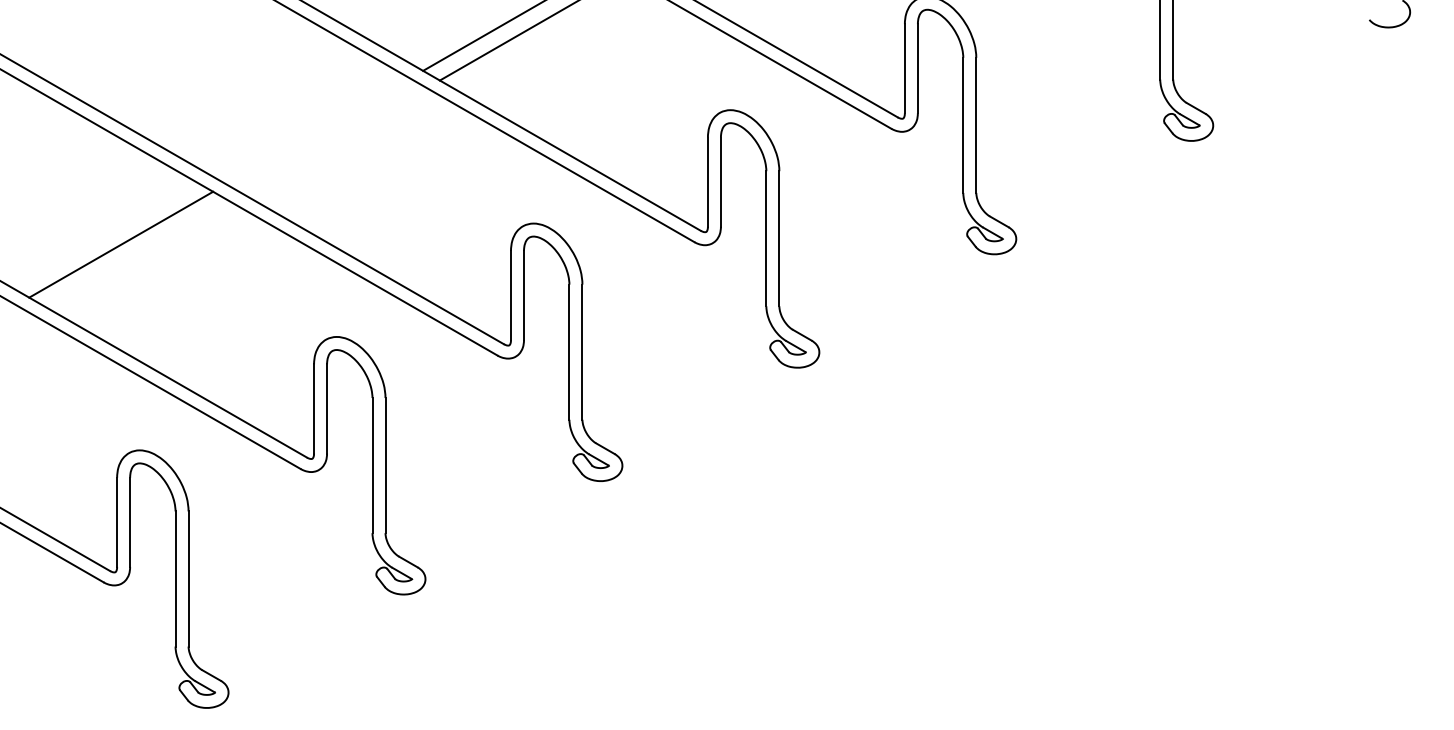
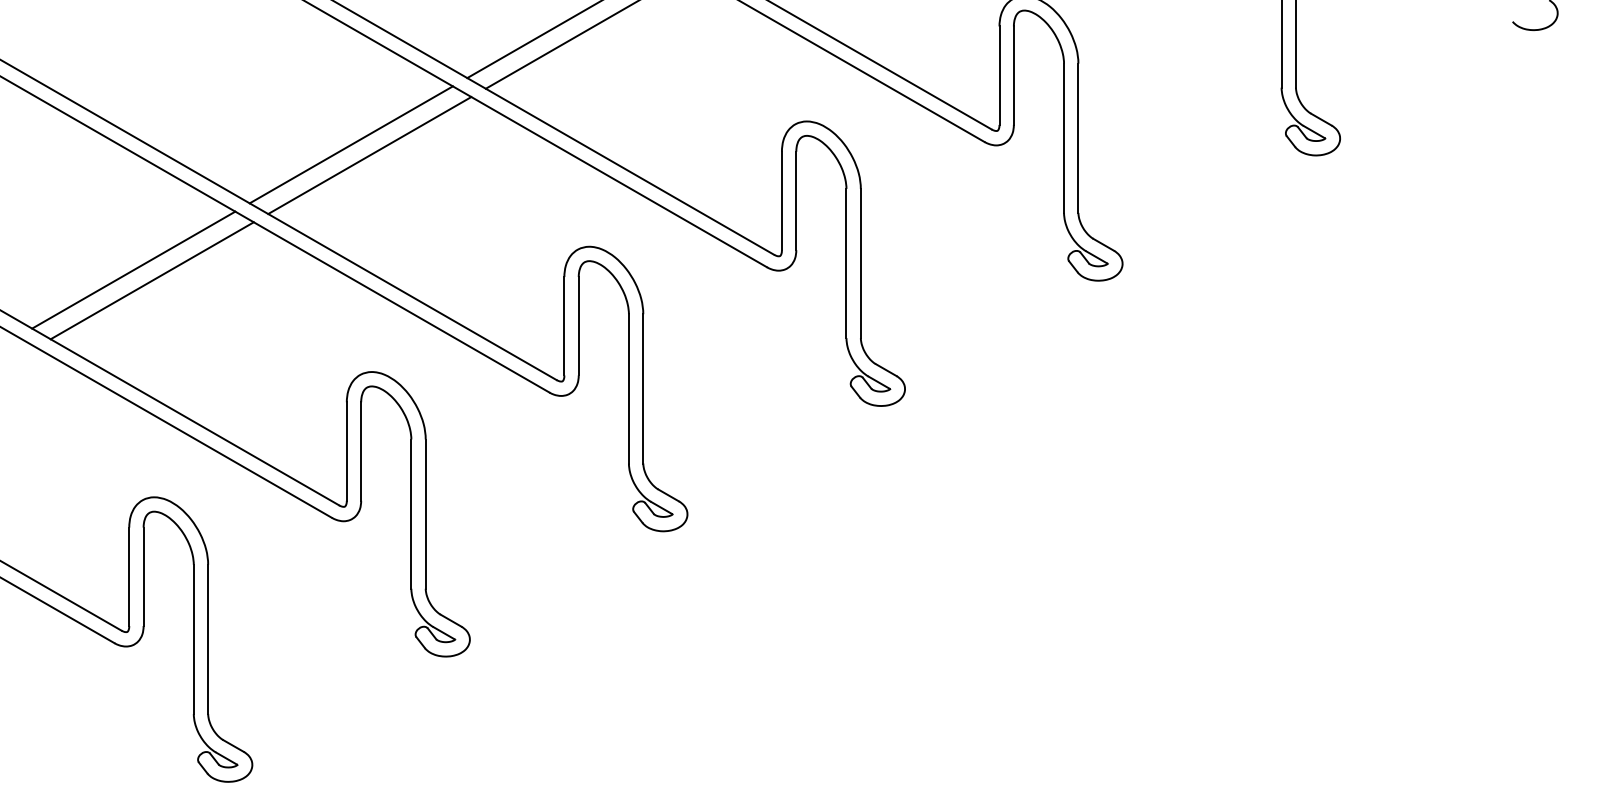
line: (317, 131) -> (350, 144), added
line: (334, 140) -> (369, 155), added
line: (137, 254) -> (151, 280), added

